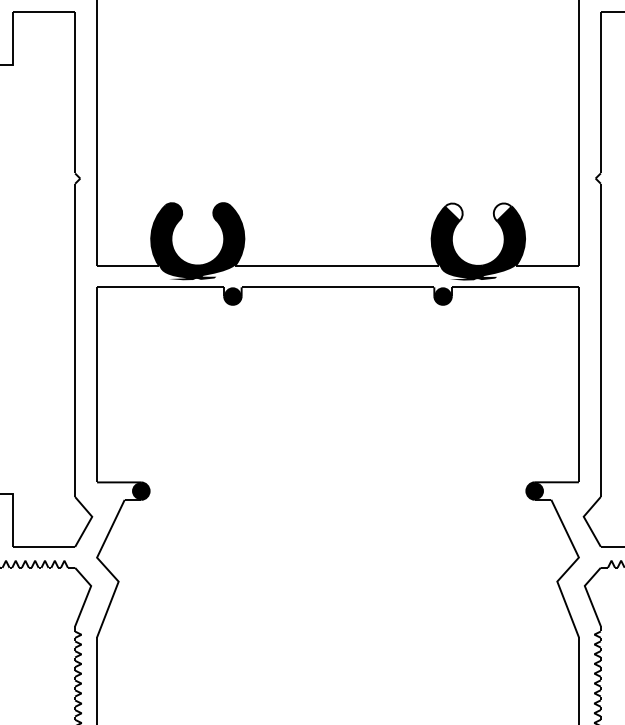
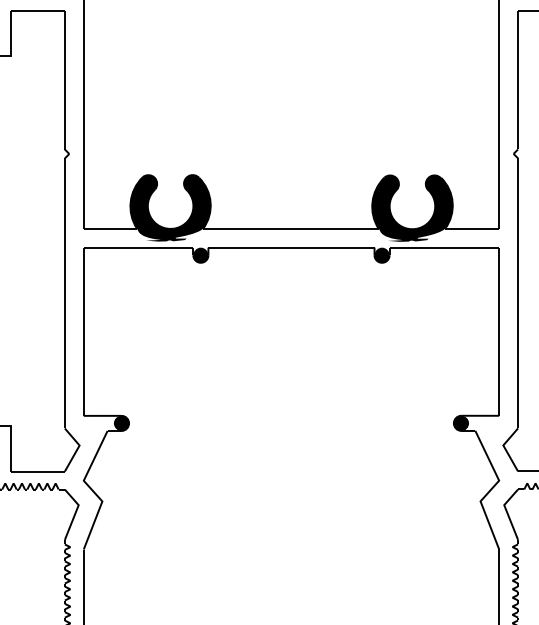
fill: (452, 213) -> (390, 184), added
fill: (503, 213) -> (434, 184), added

